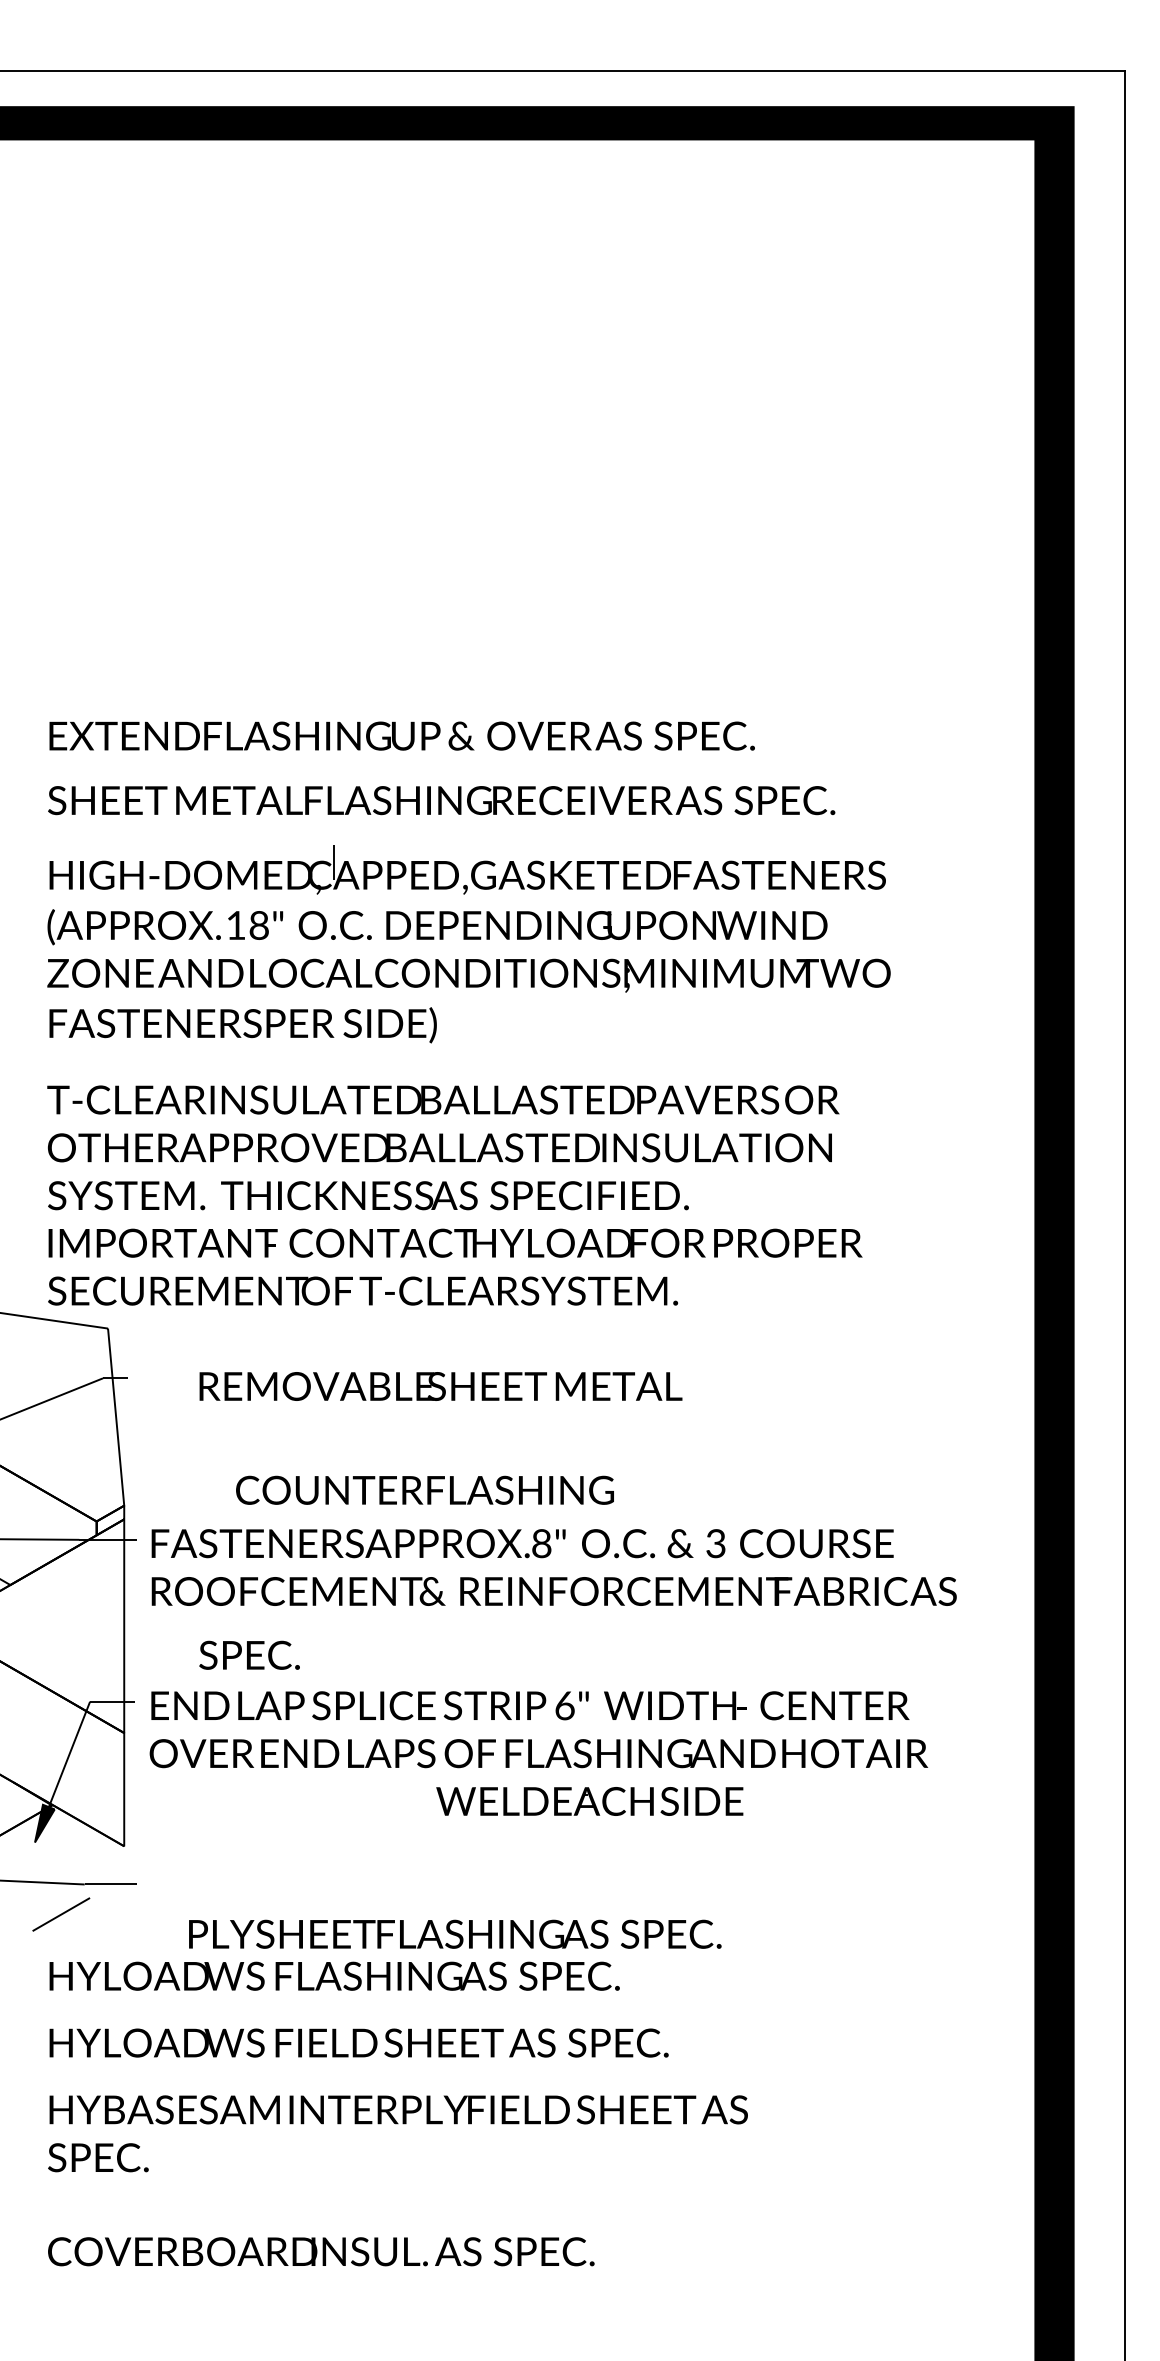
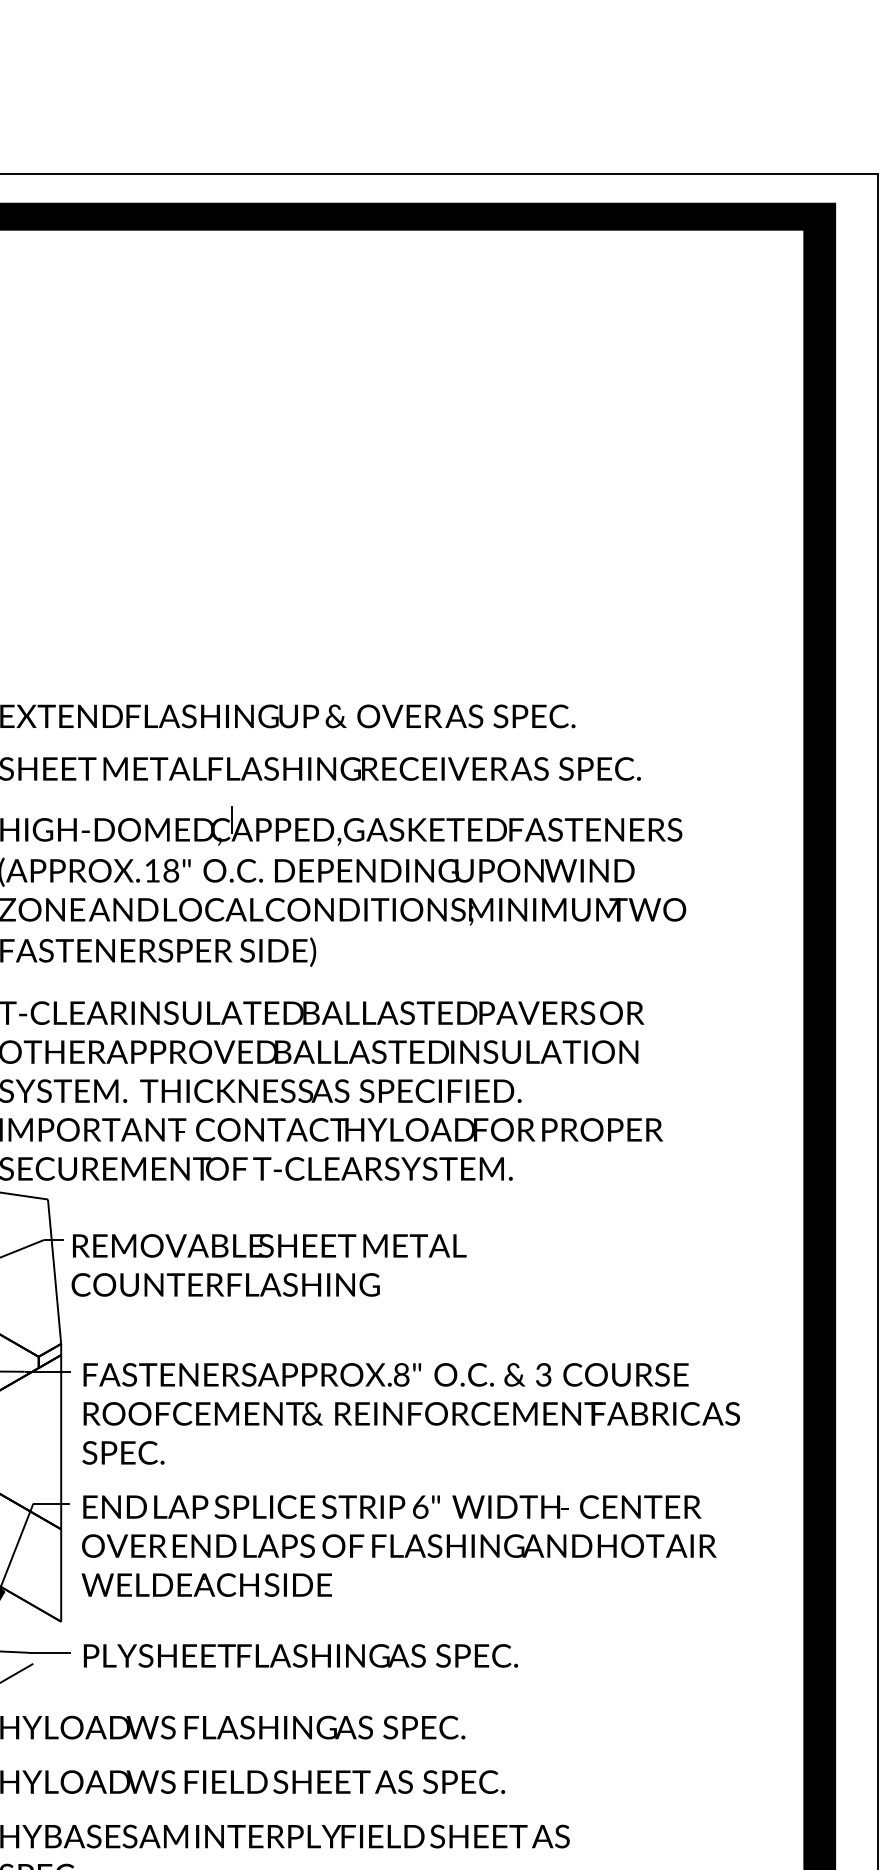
text: (440, 1386) -> (269, 1245), moved
text: (424, 1489) -> (225, 1284), moved
text: (249, 1654) -> (123, 1452), moved
part: (589, 1801) -> (206, 1585), moved
text: (455, 1933) -> (301, 1655), moved

